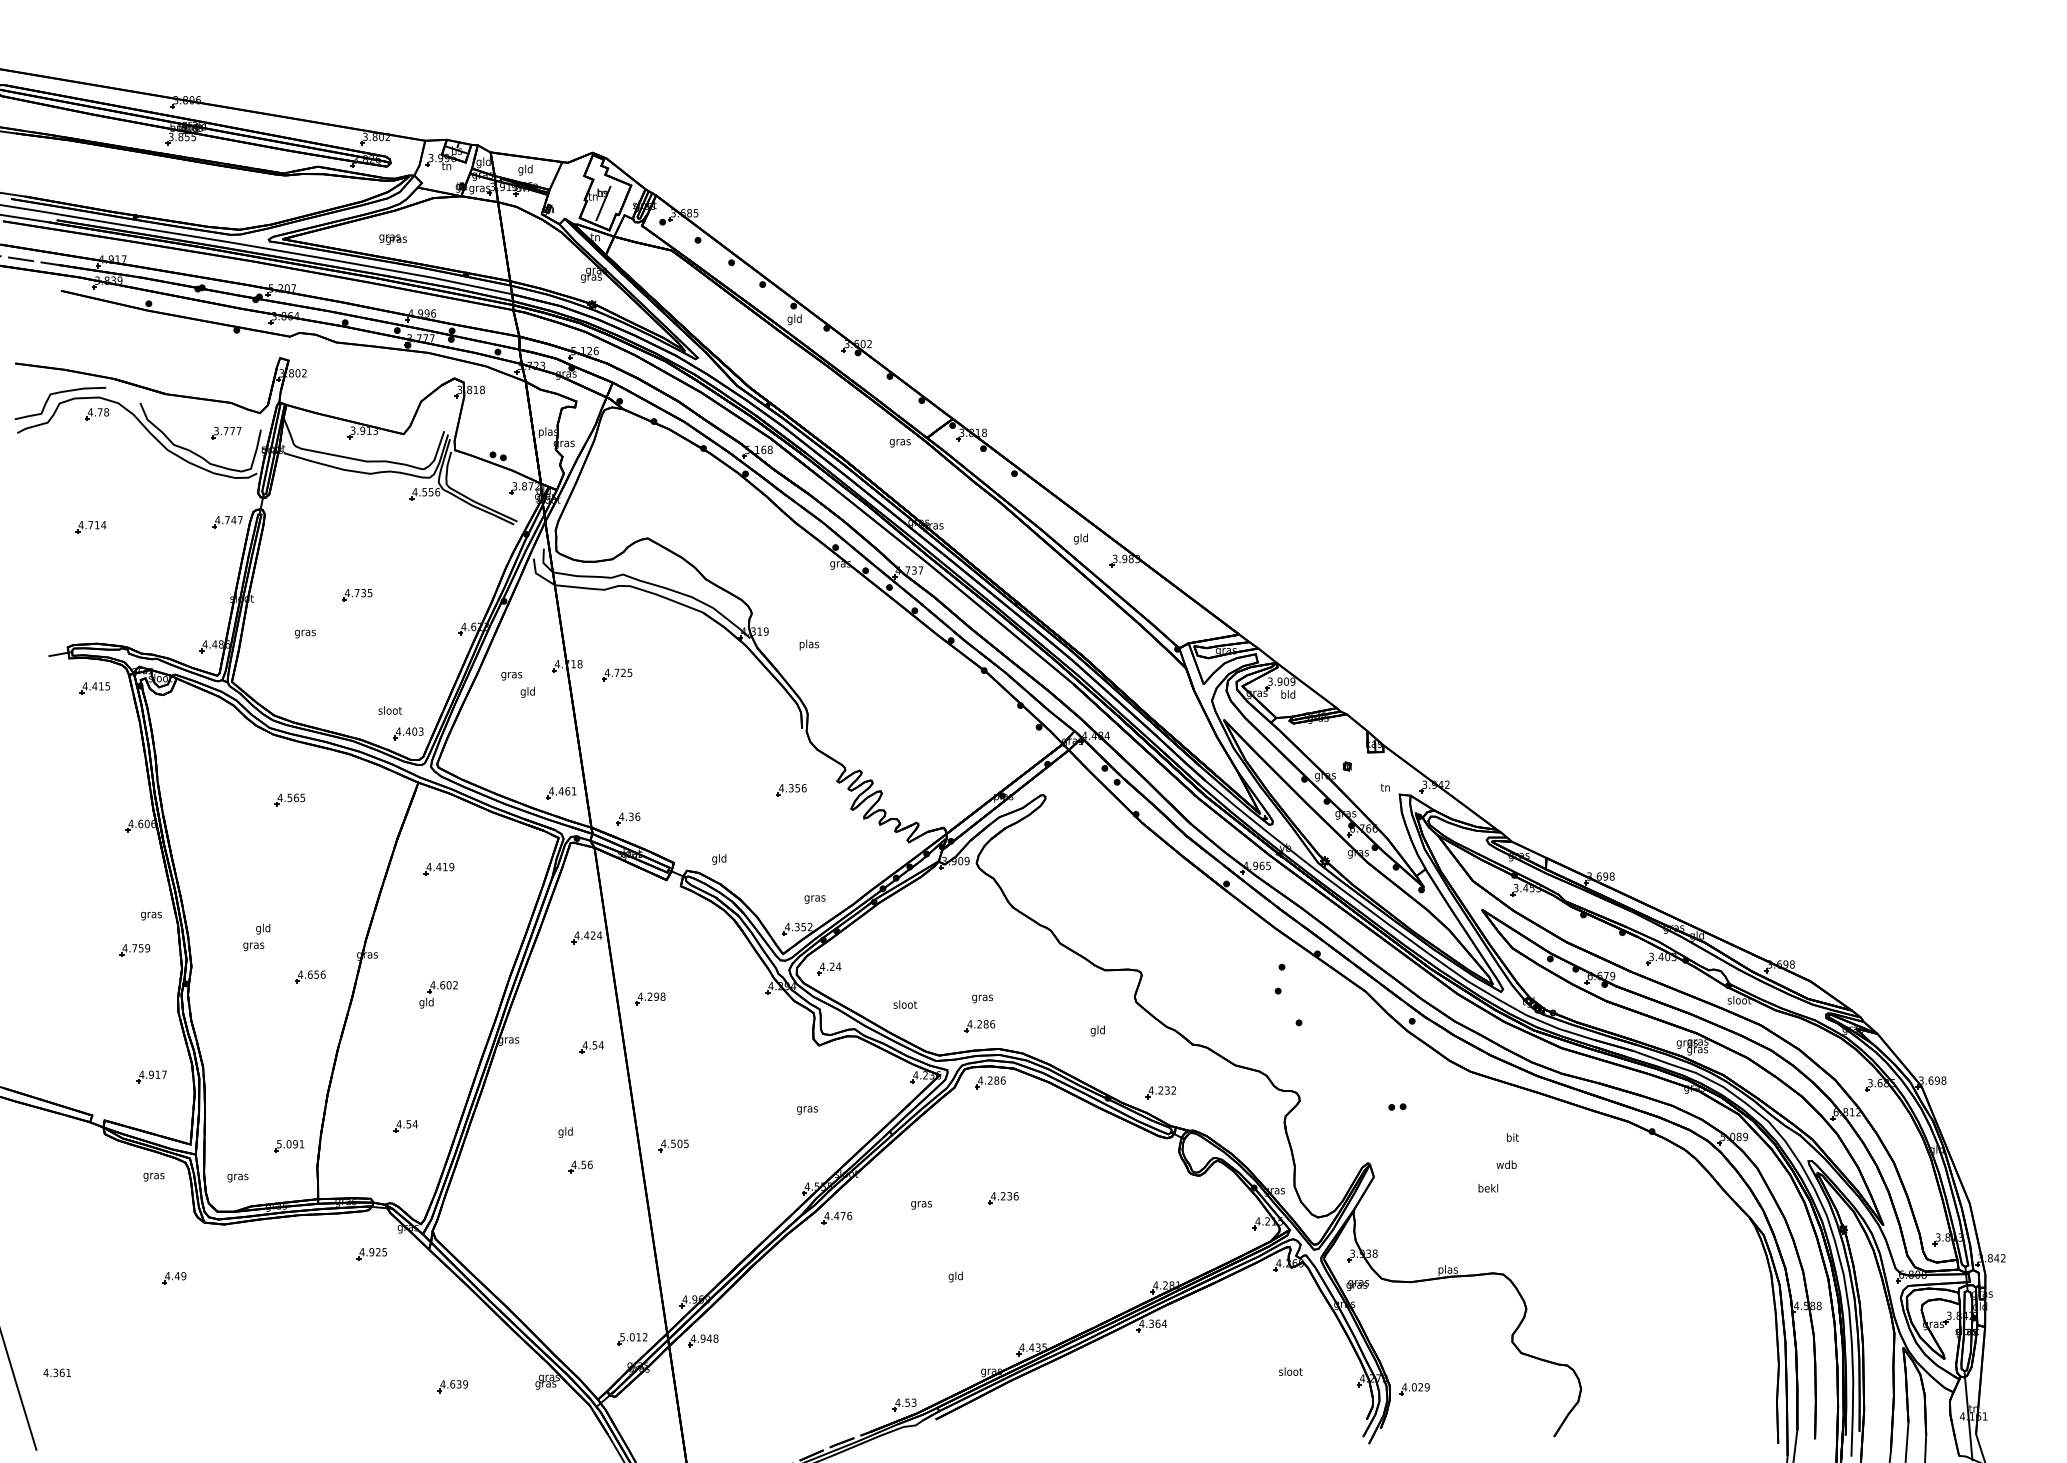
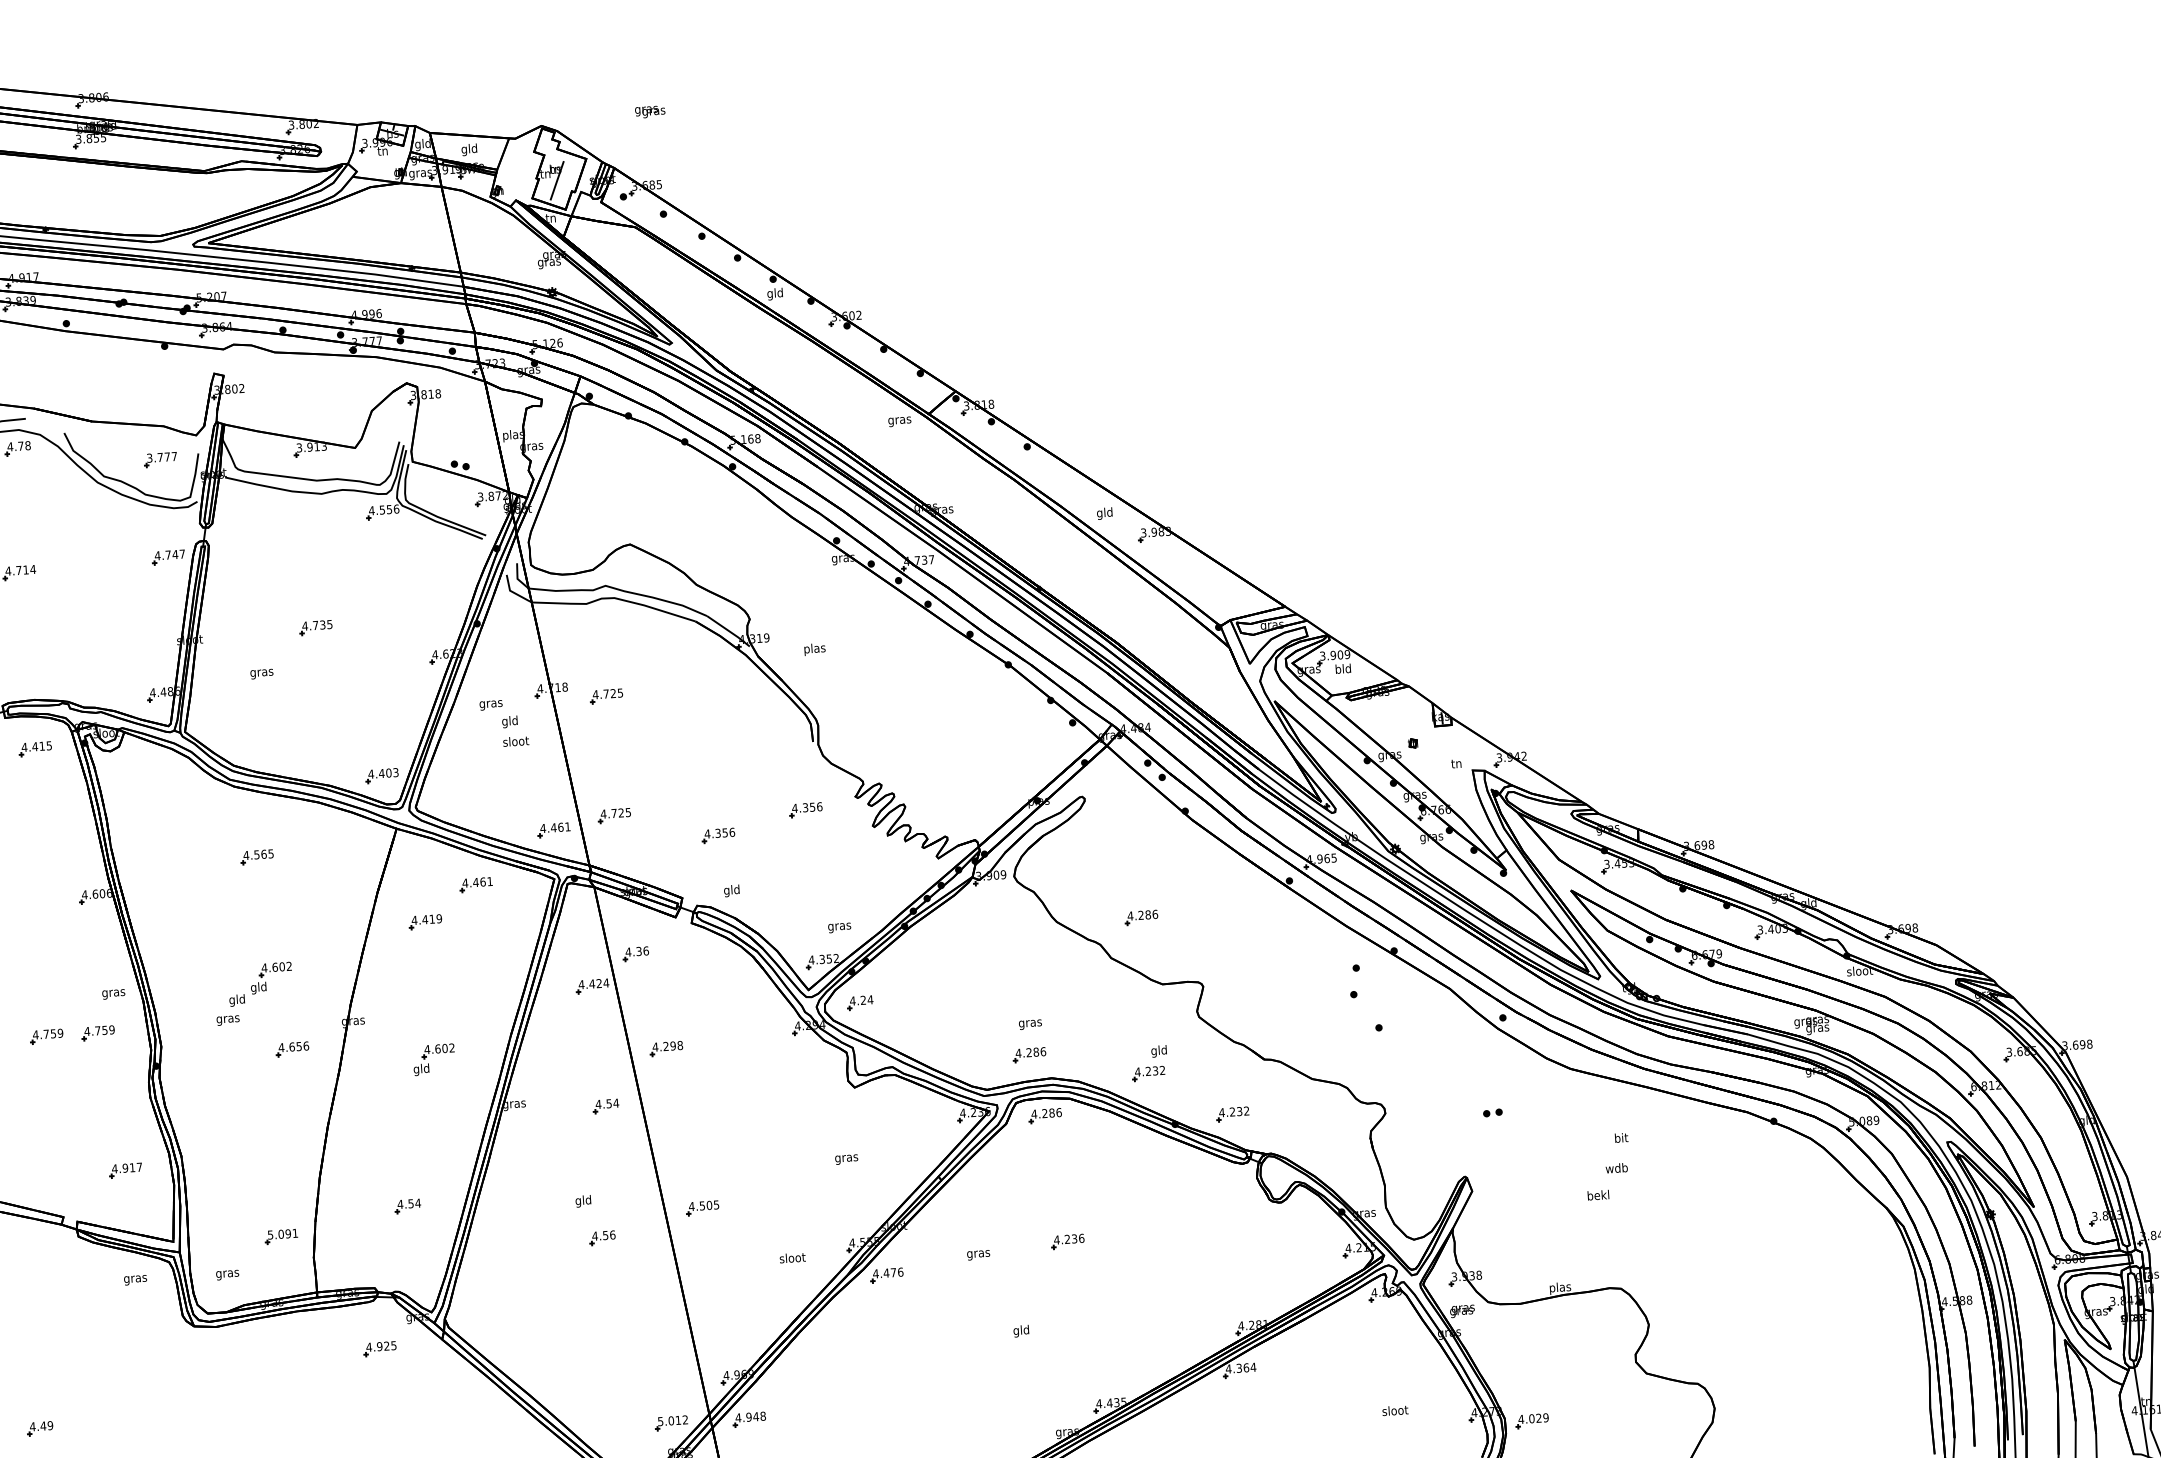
text: (392, 239) -> (649, 111), moved
text: (390, 710) -> (516, 741), moved
part: (617, 783) -> (614, 815), added
part: (710, 808) -> (718, 835), added
part: (628, 818) -> (636, 953), moved
part: (487, 838) -> (476, 884), added
part: (1089, 908) -> (1141, 917), added
part: (295, 910) -> (271, 977), added
part: (87, 950) -> (46, 1036), added
text: (905, 1004) -> (792, 1257), moved
part: (1086, 1050) -> (1148, 1073), added
part: (174, 1278) -> (40, 1428), moved

